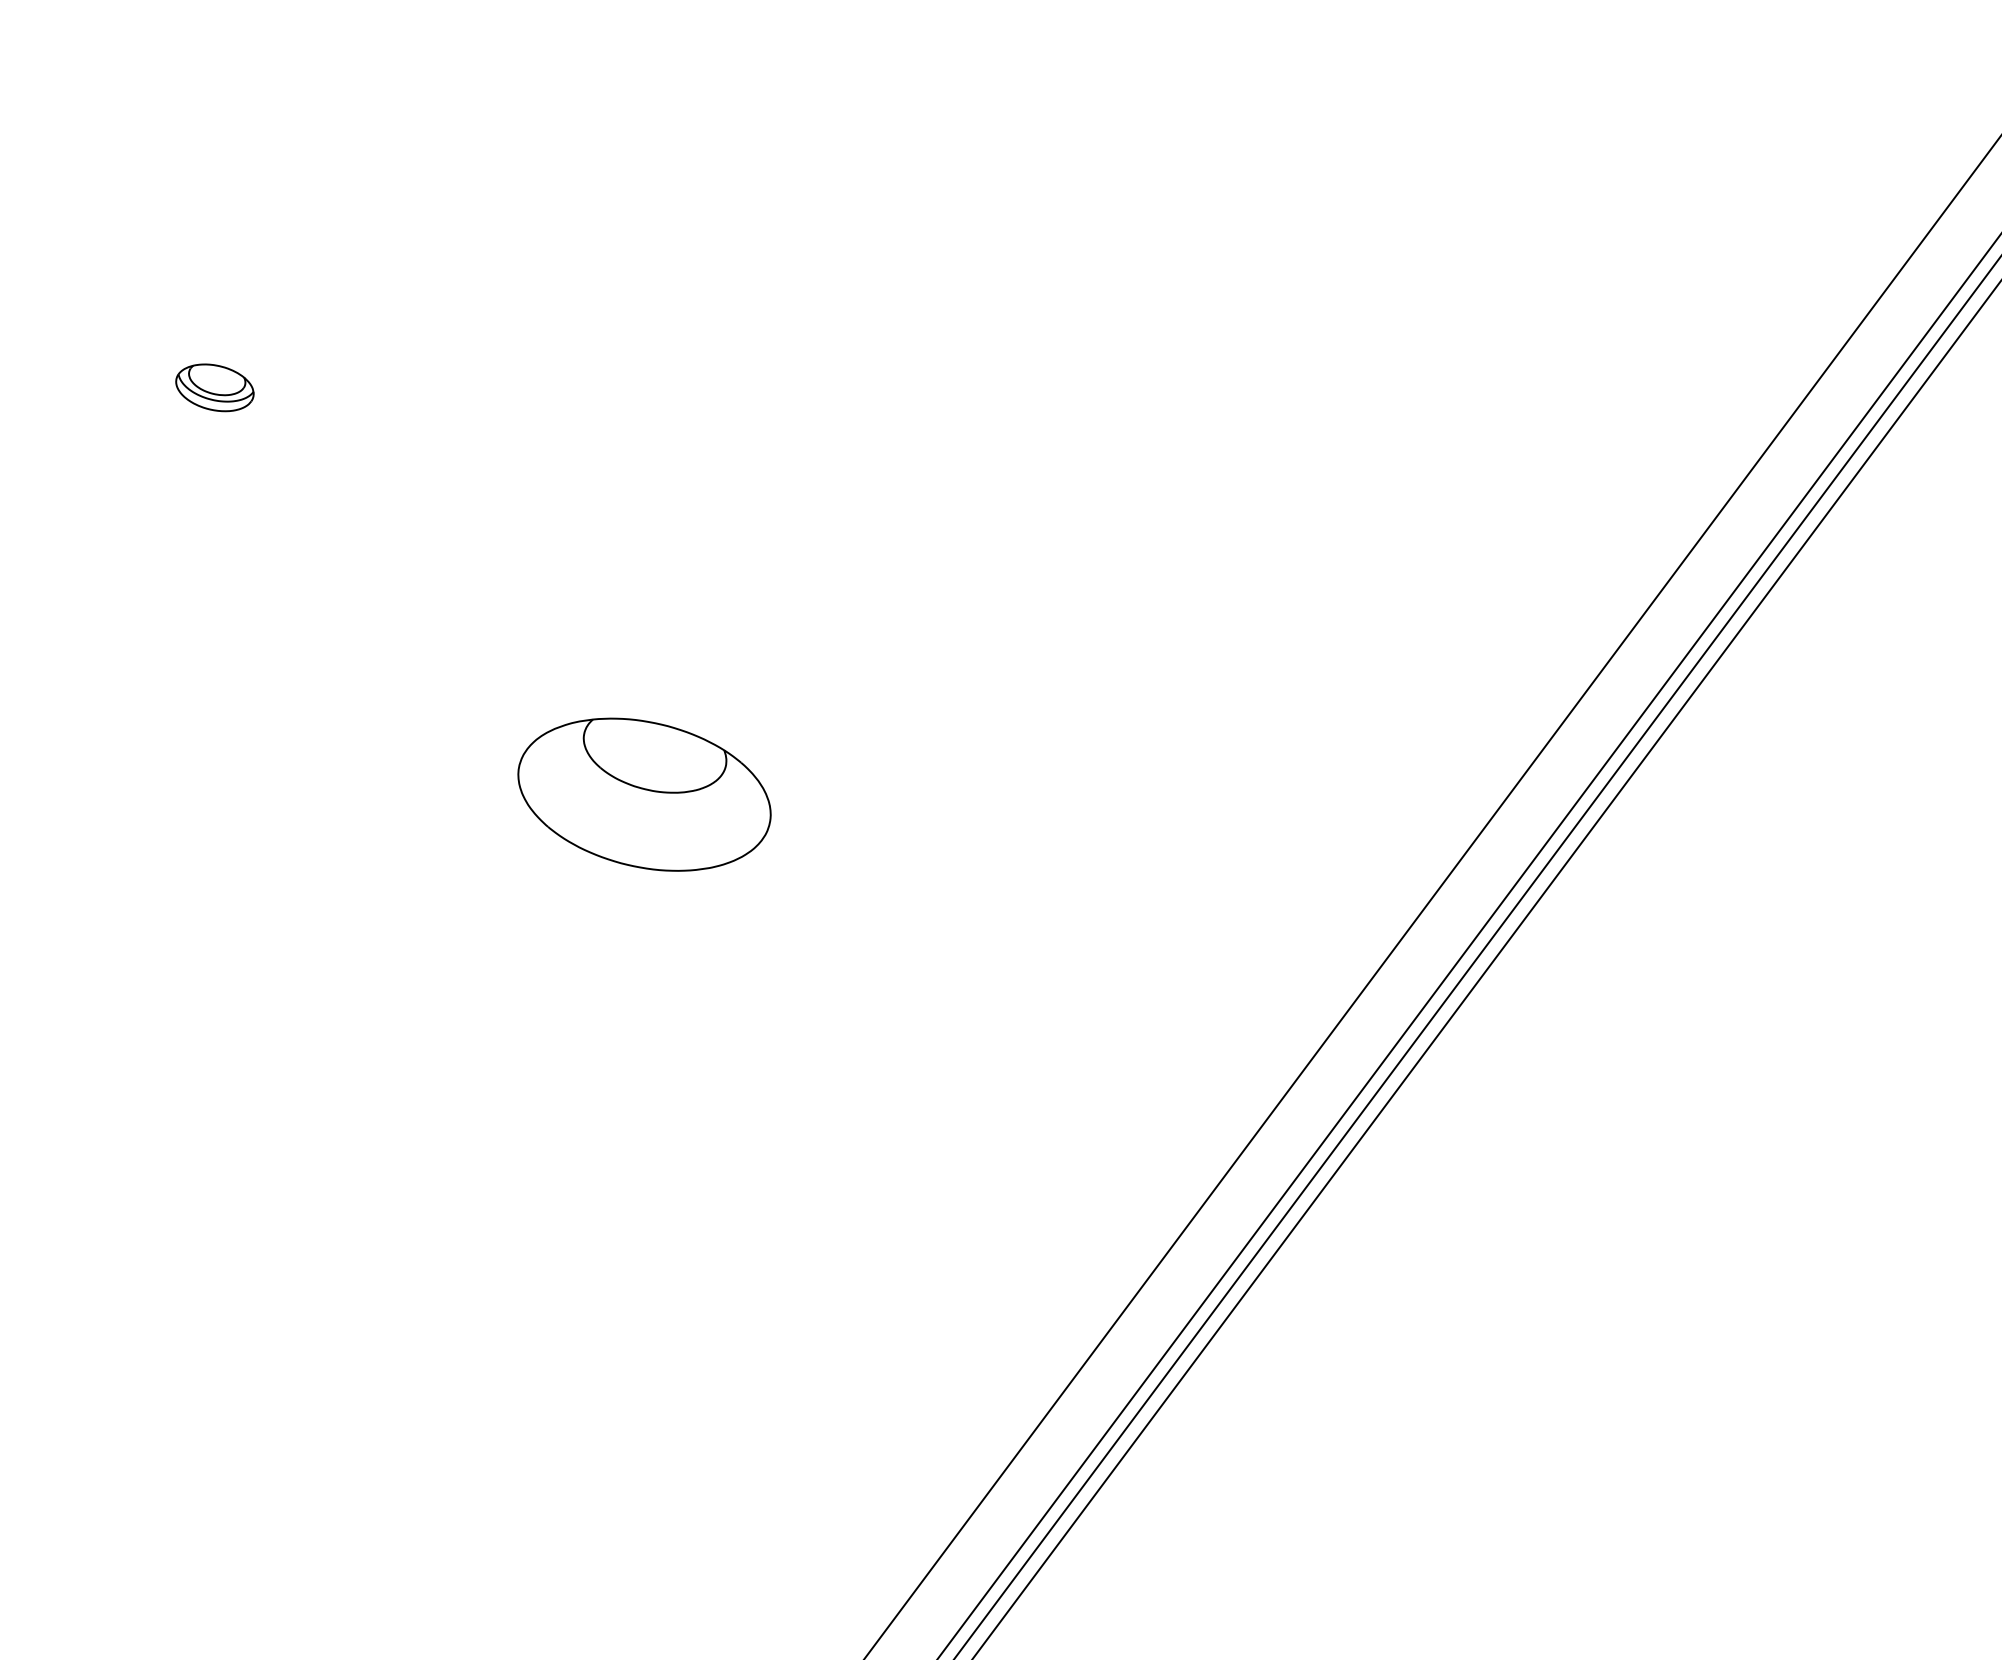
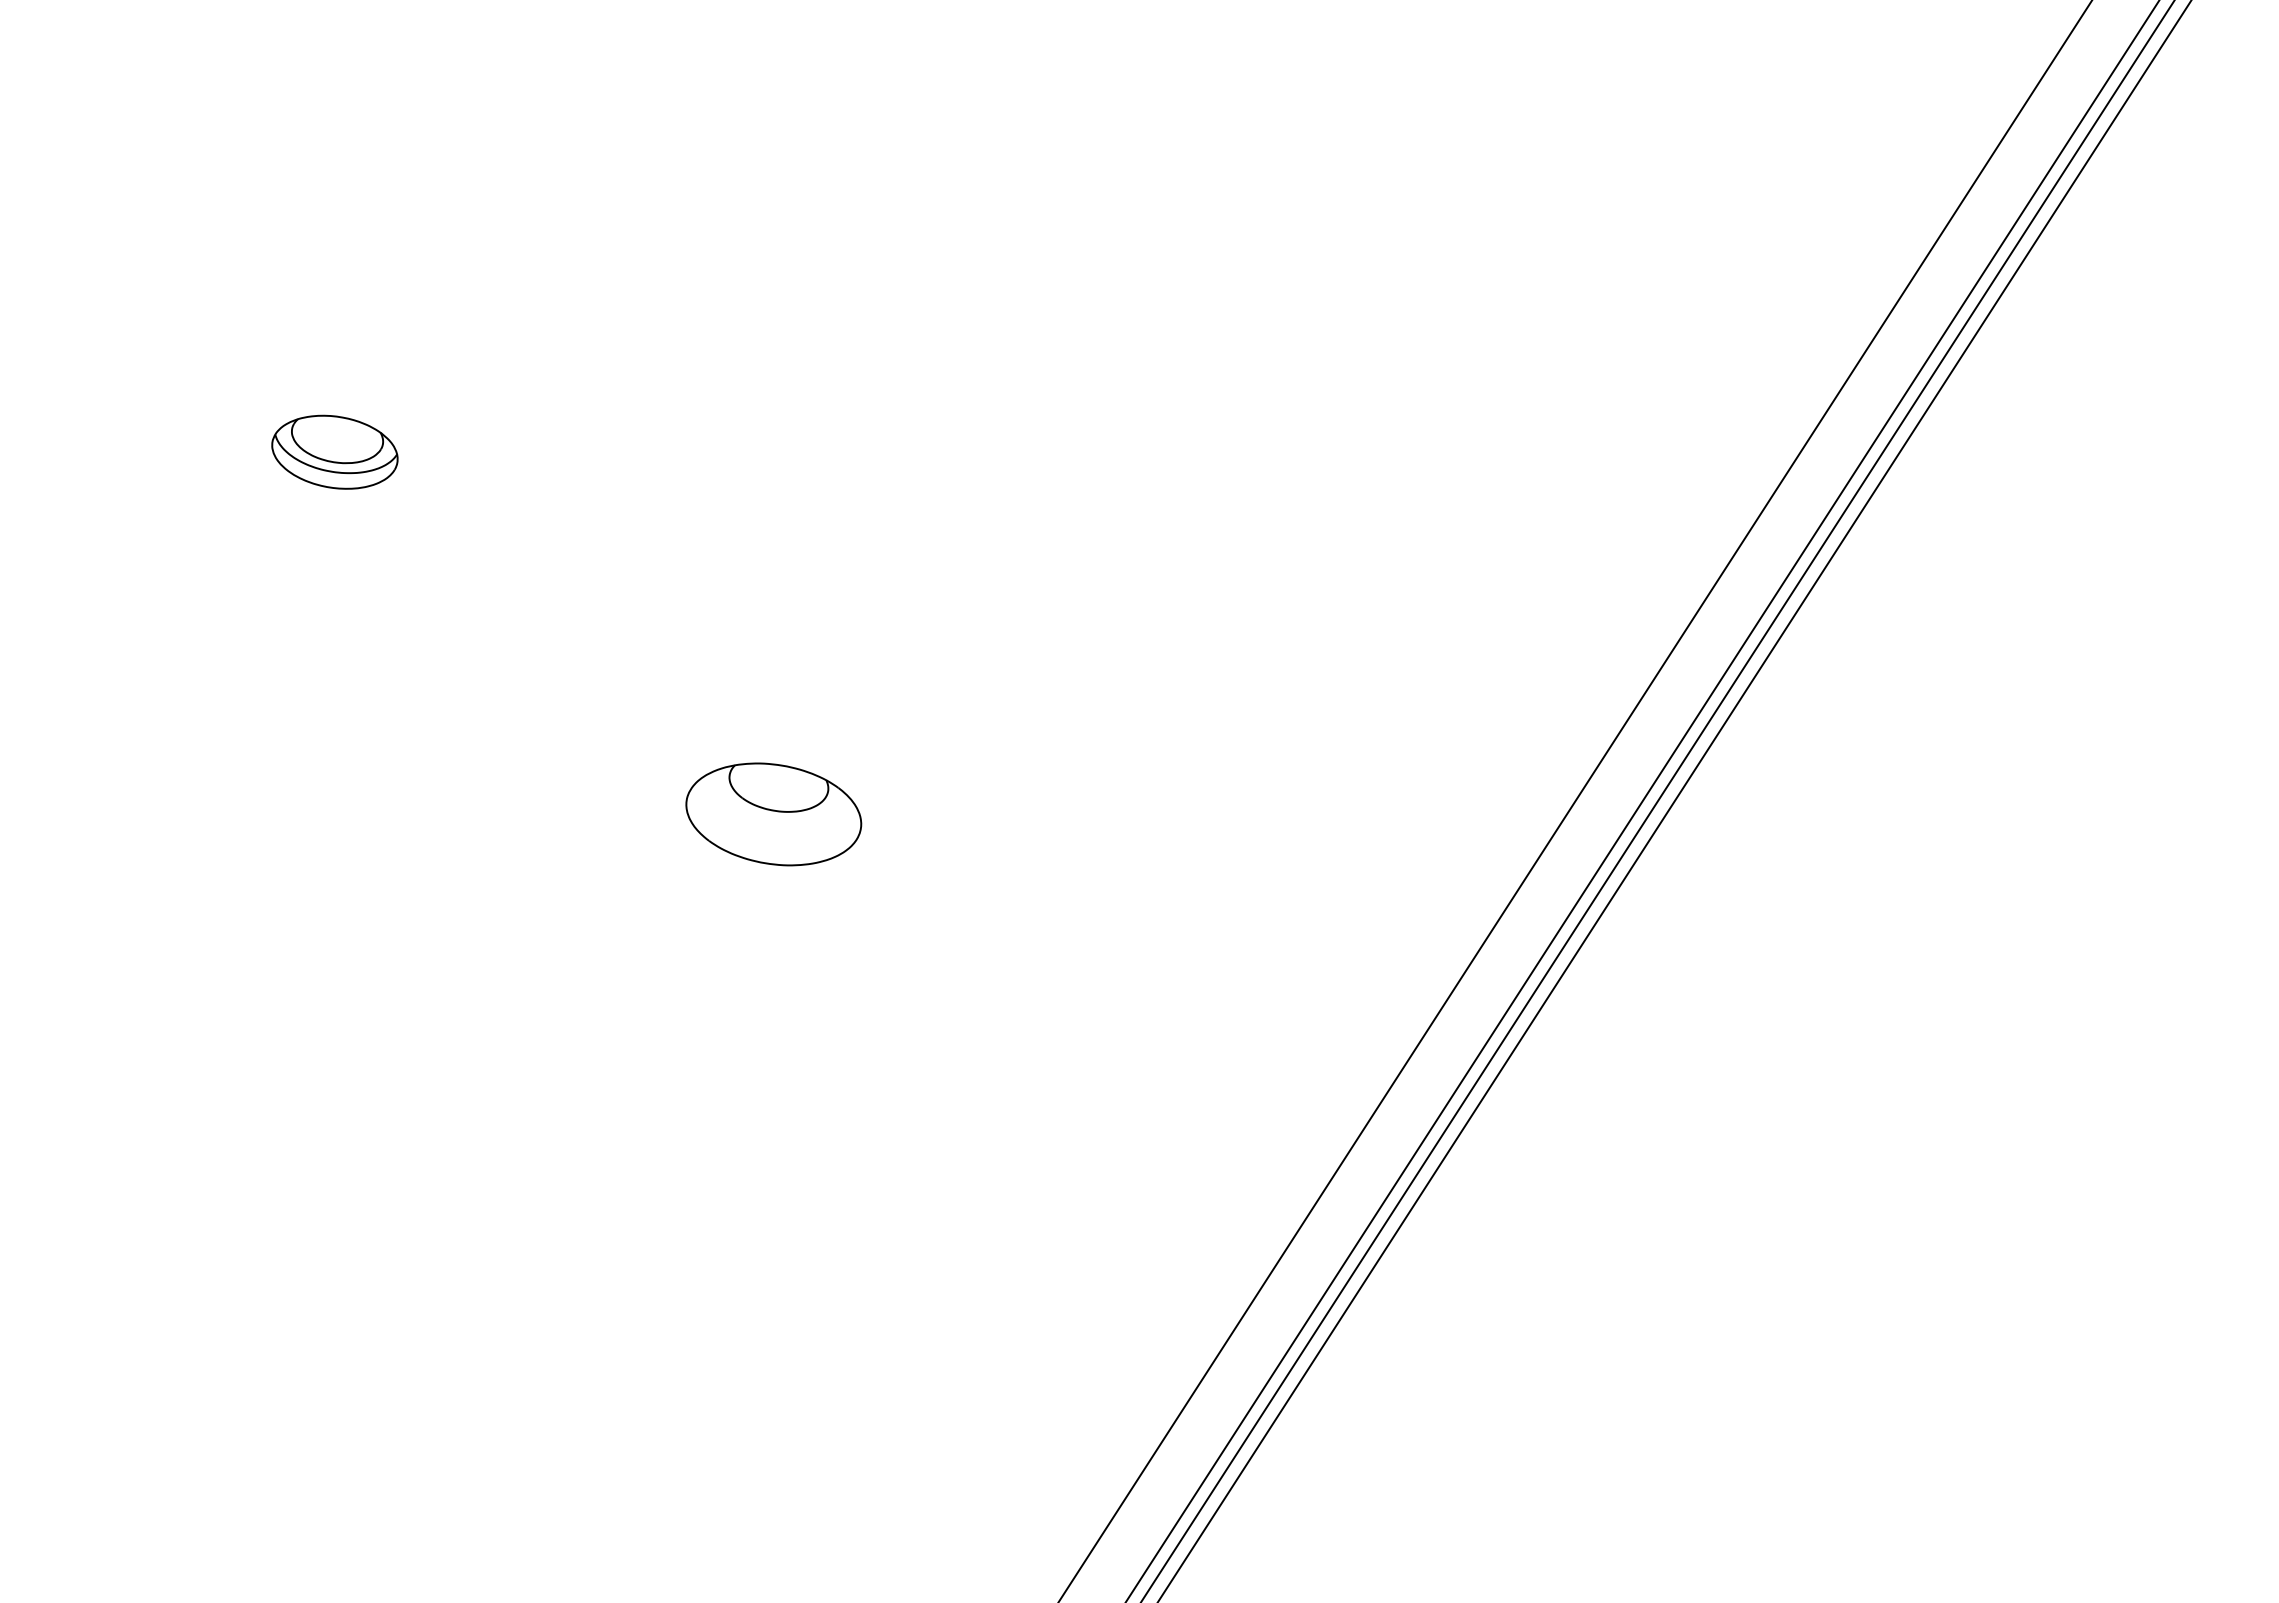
part: (214, 387) -> (334, 451), size x1.67
part: (644, 794) -> (773, 814), size x0.71

